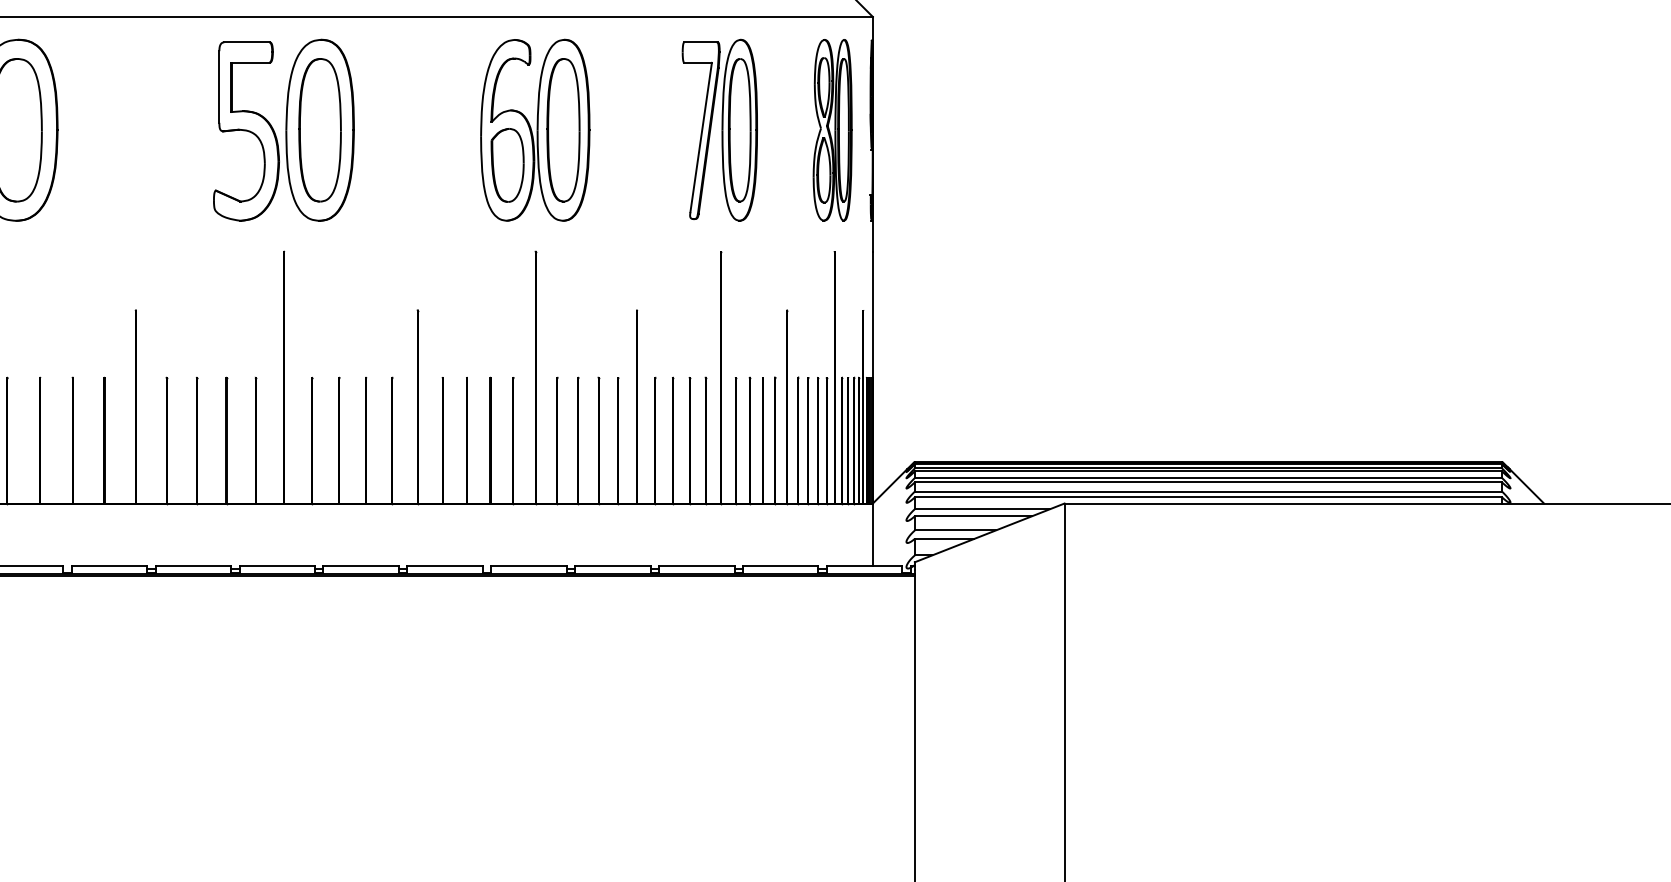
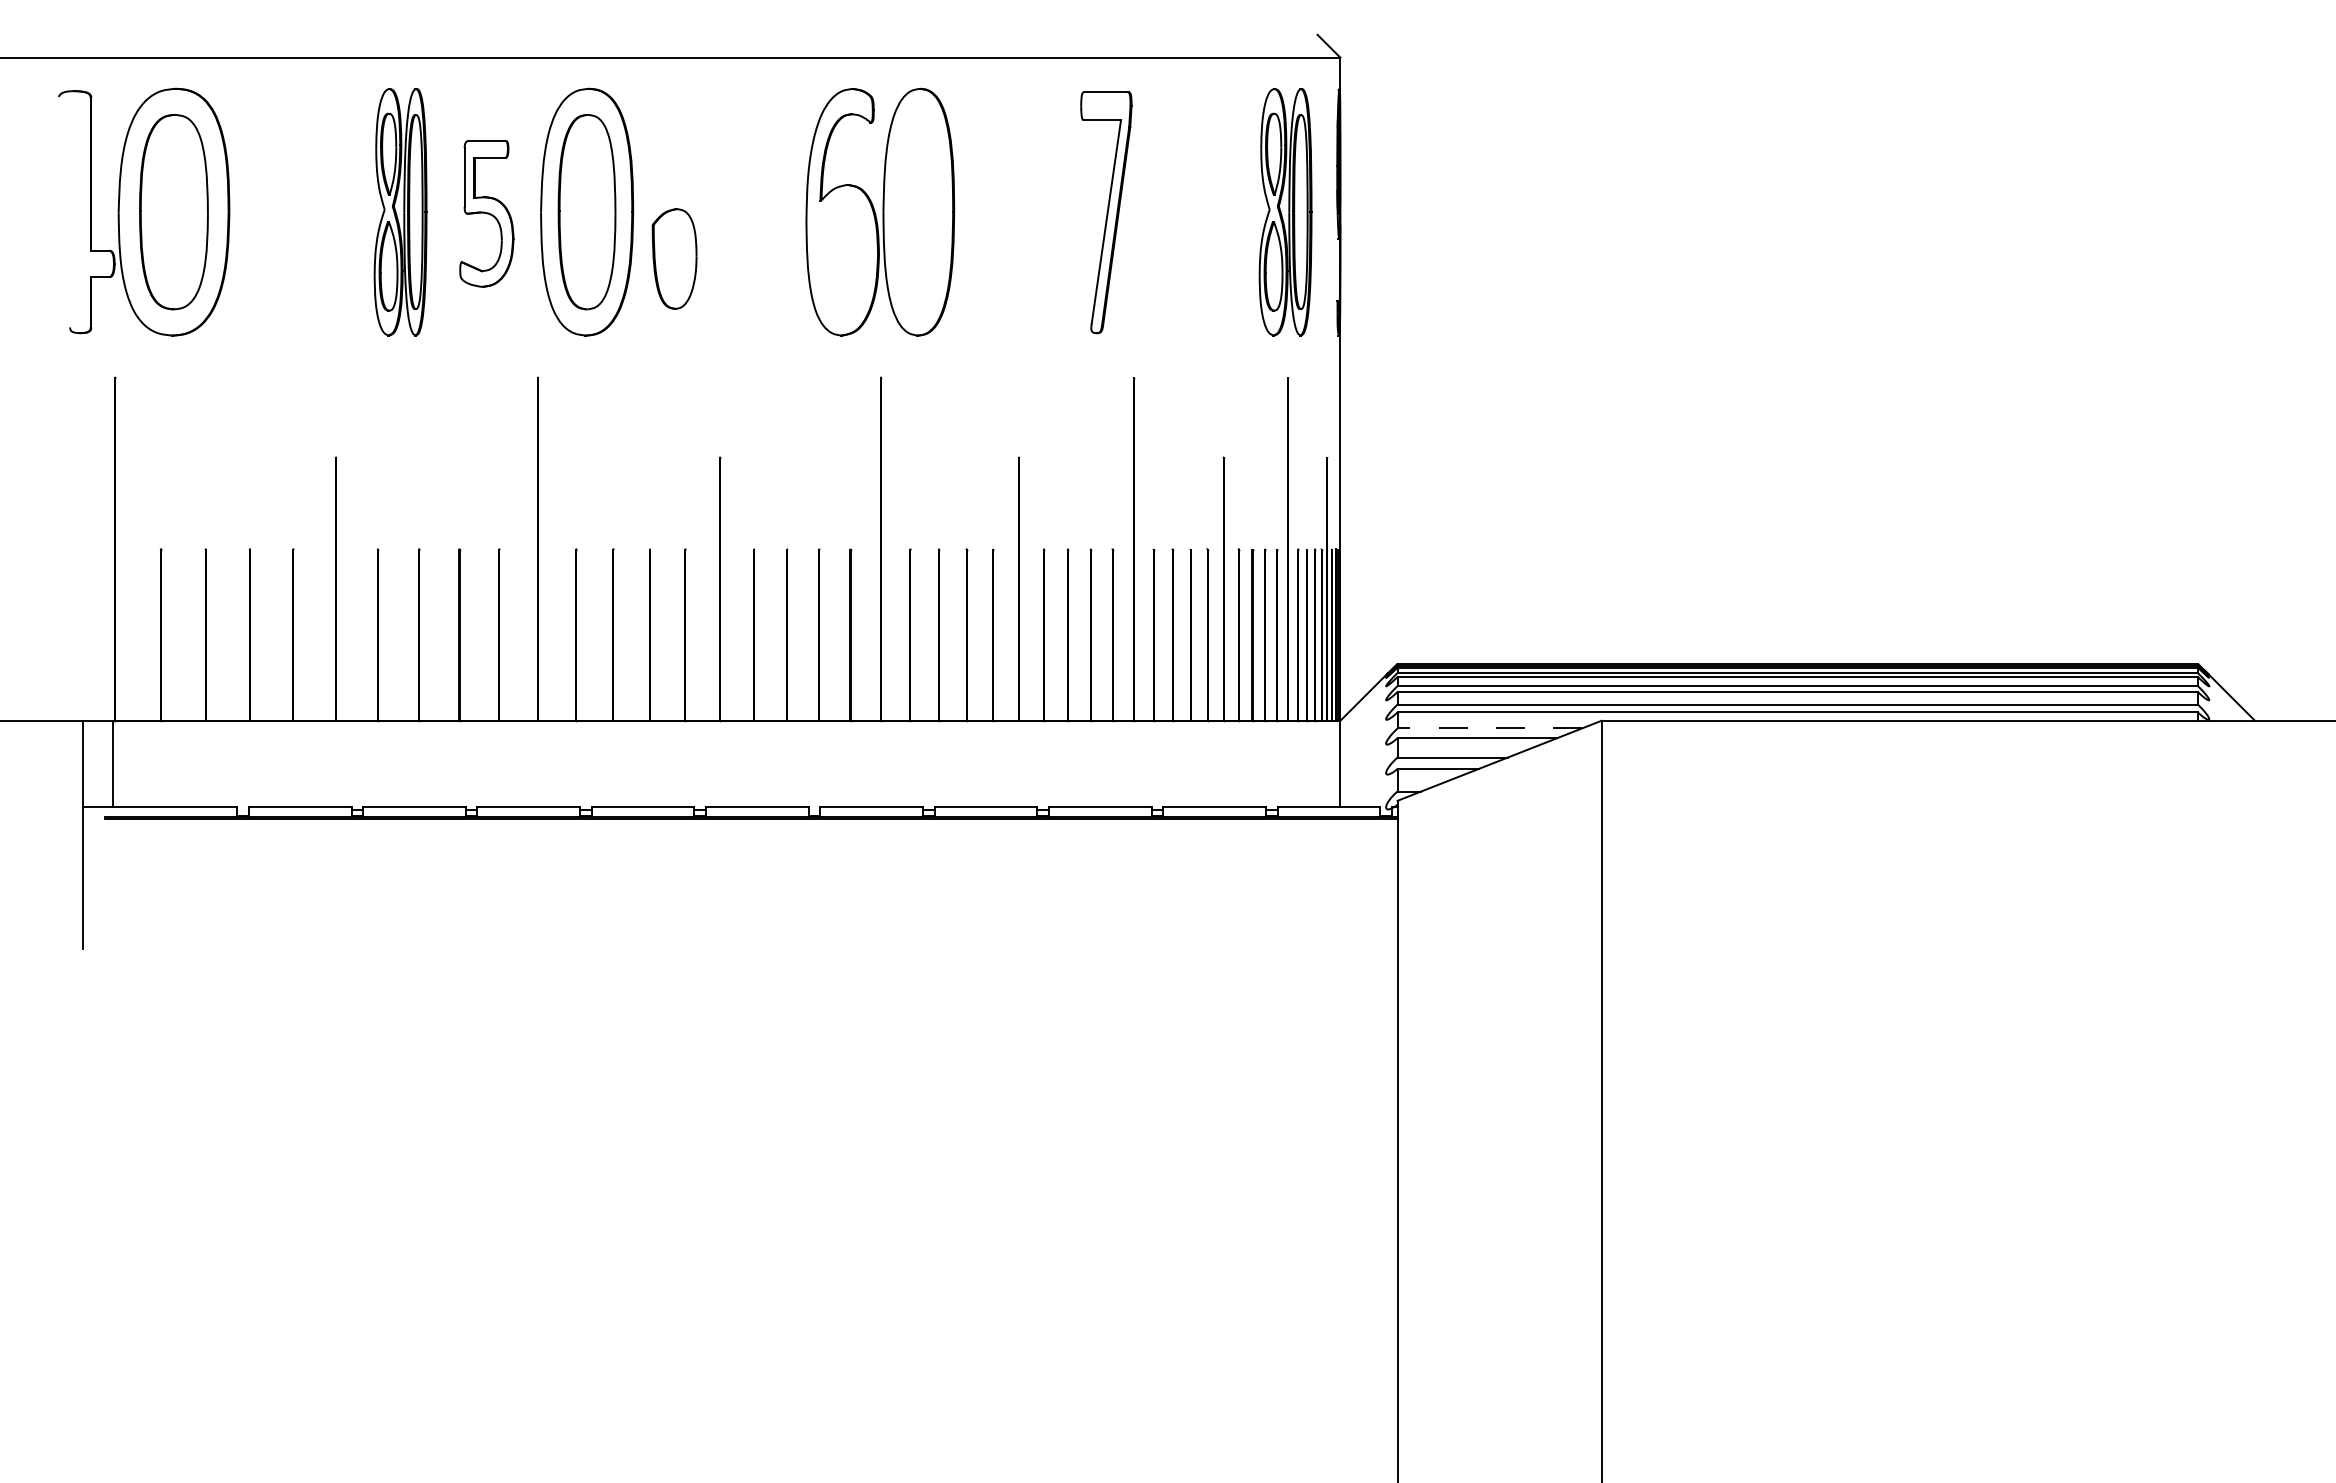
part: (183, 130) -> (400, 212), added
part: (563, 130) -> (918, 212), removed
part: (739, 130) -> (1158, 212), removed
part: (246, 131) -> (486, 213), size x0.6
part: (507, 165) -> (674, 258), moved
line: (982, 509) -> (1489, 728), solid -> dashed

